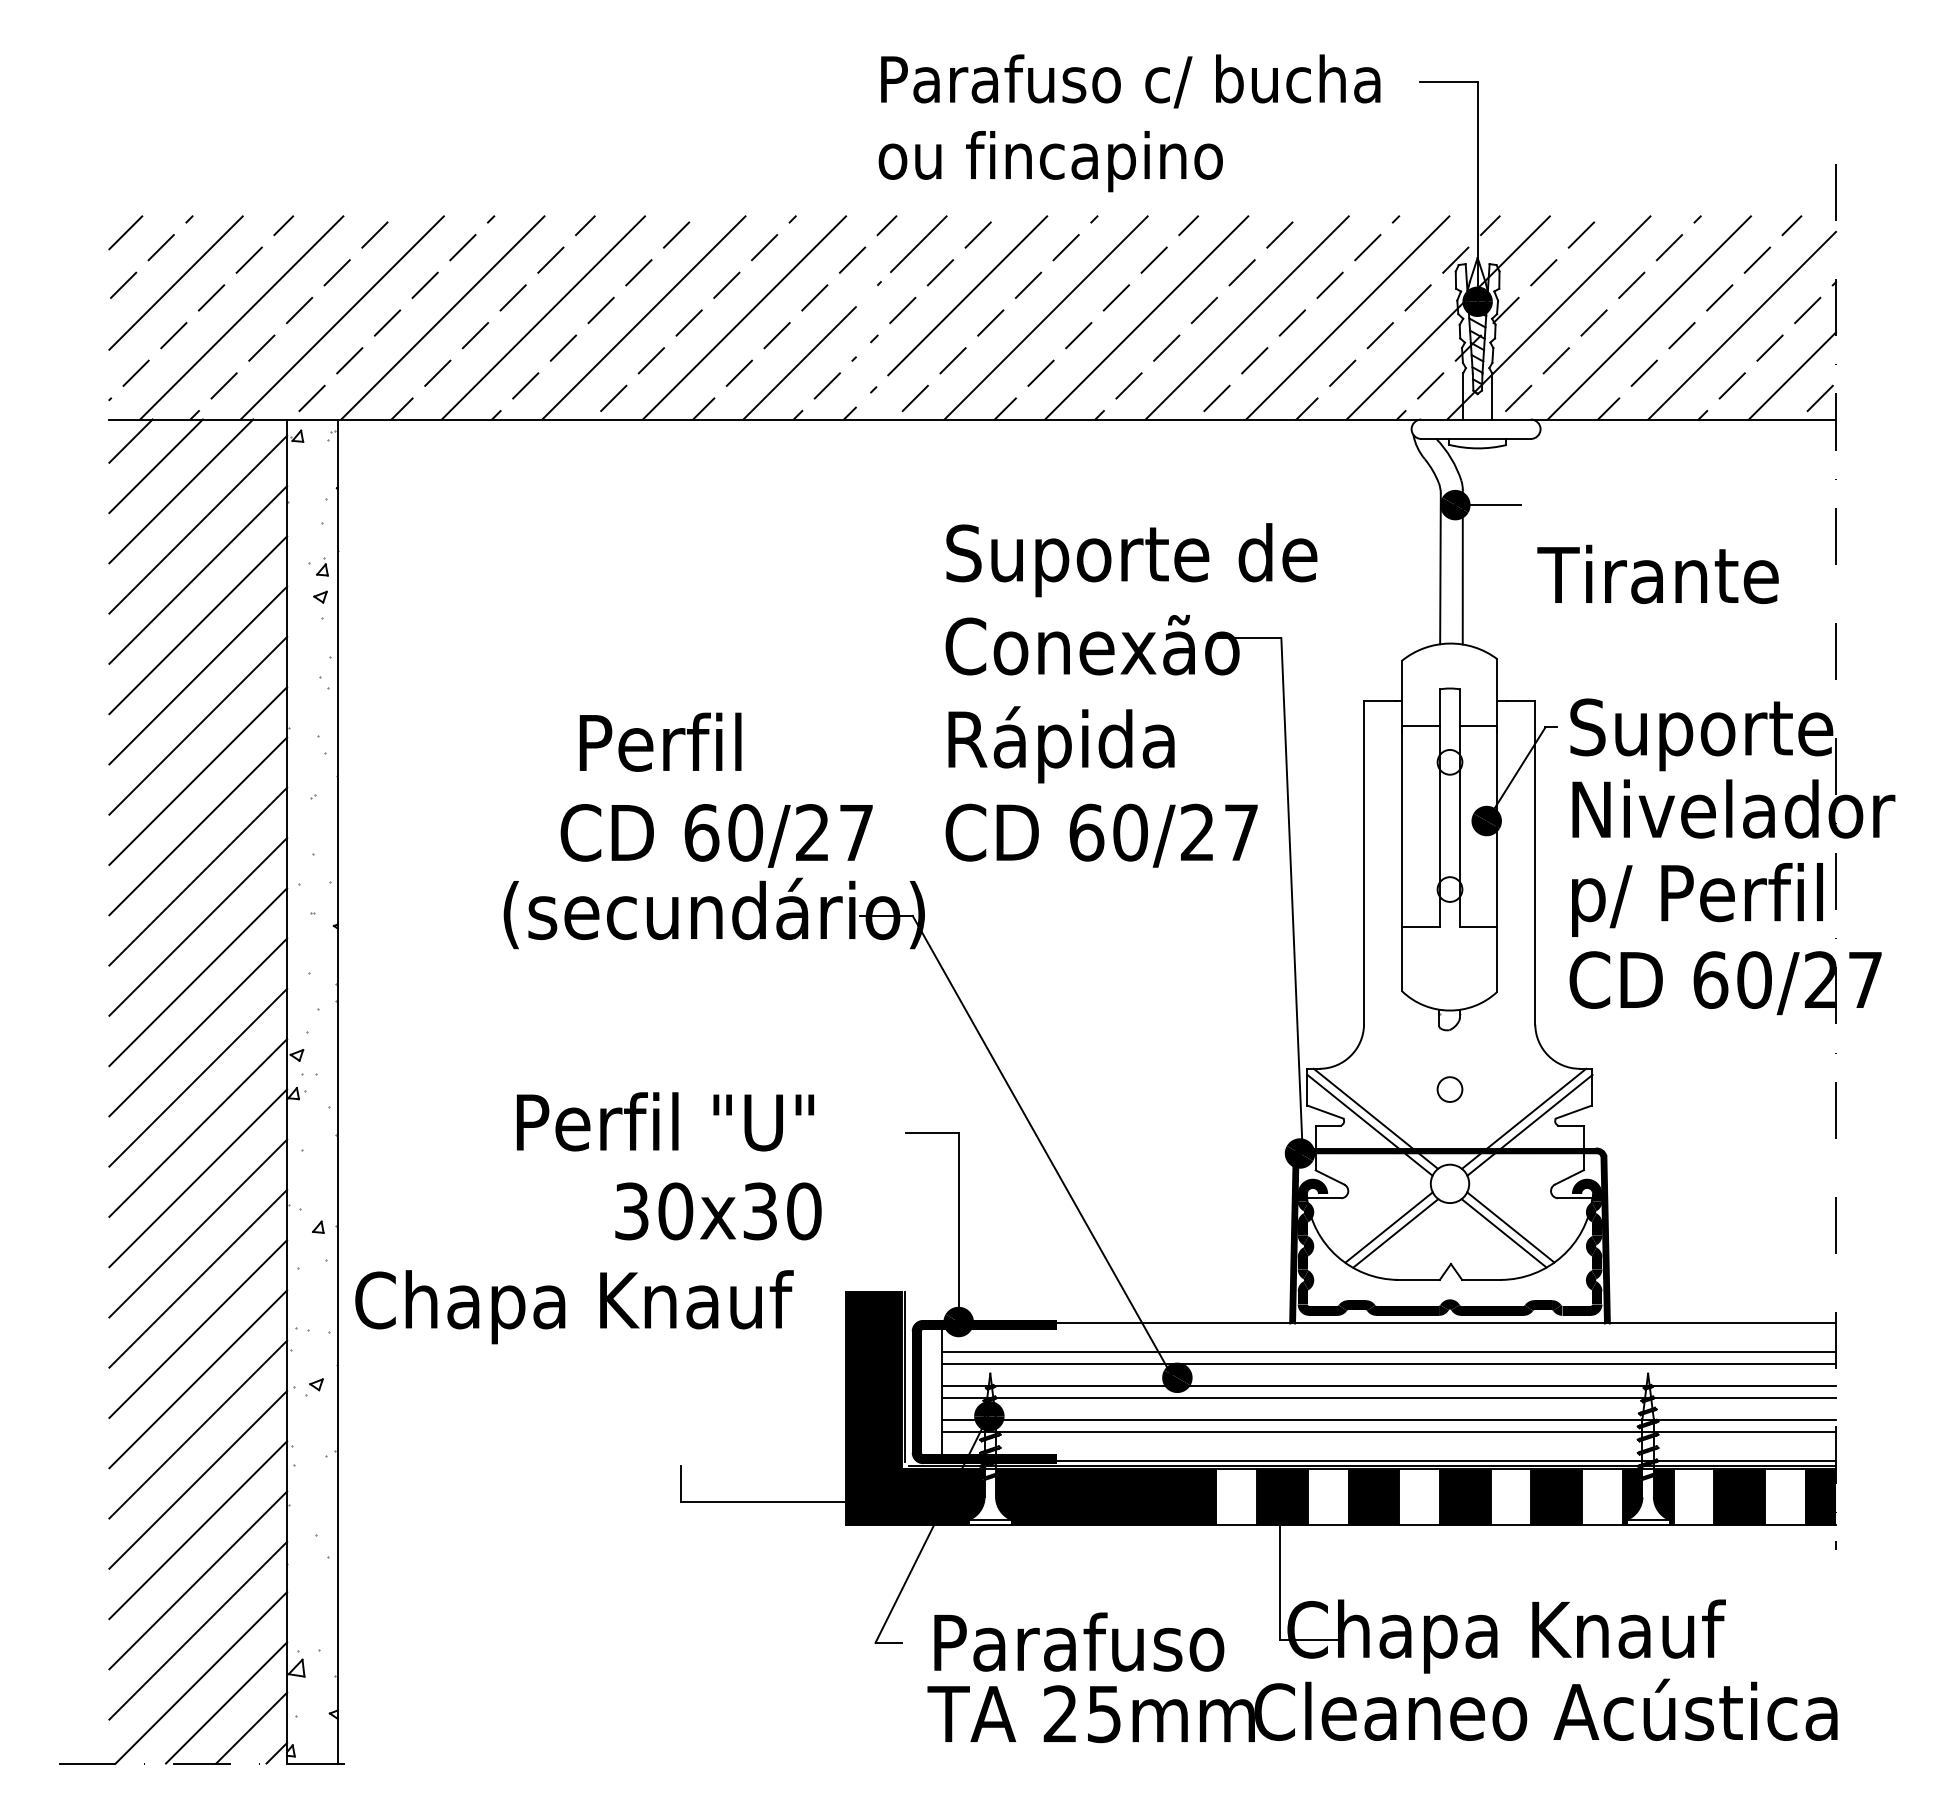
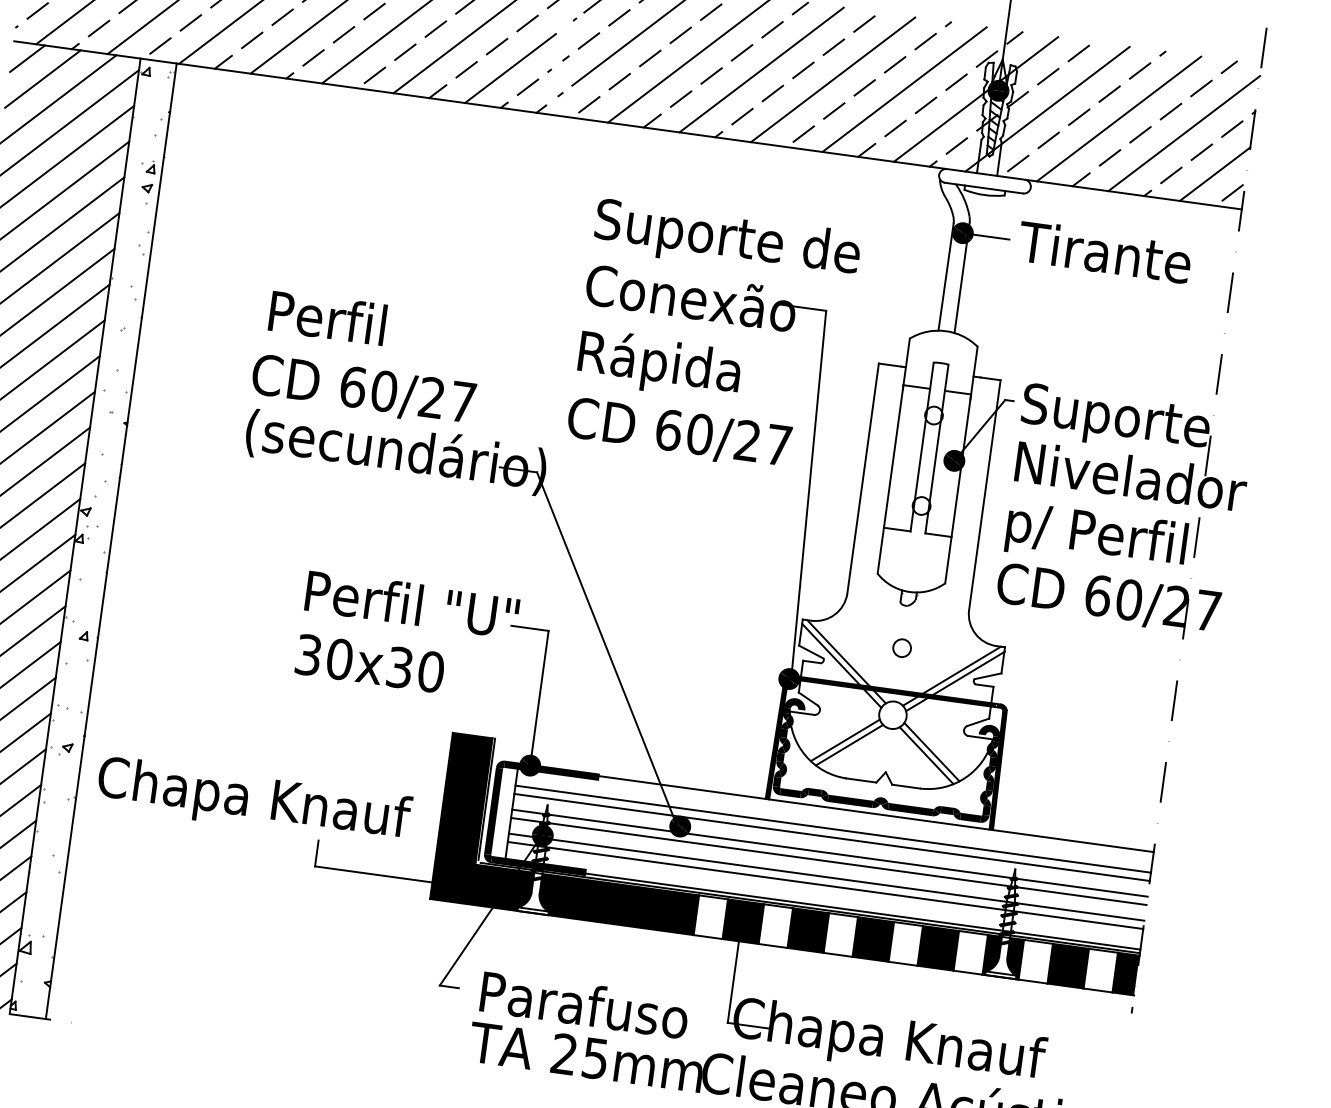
text: (1657, 573) -> (1104, 251), moved
text: (660, 741) -> (327, 317), moved
text: (716, 835) -> (363, 390), moved
text: (665, 1121) -> (412, 604), moved
text: (574, 1307) -> (254, 802), moved

